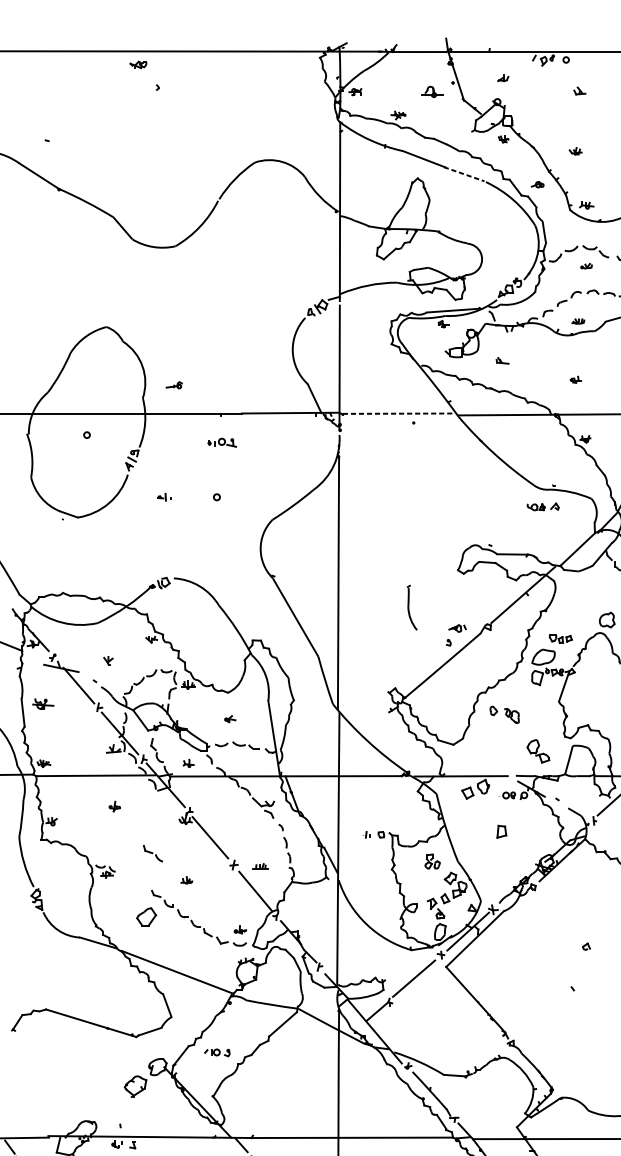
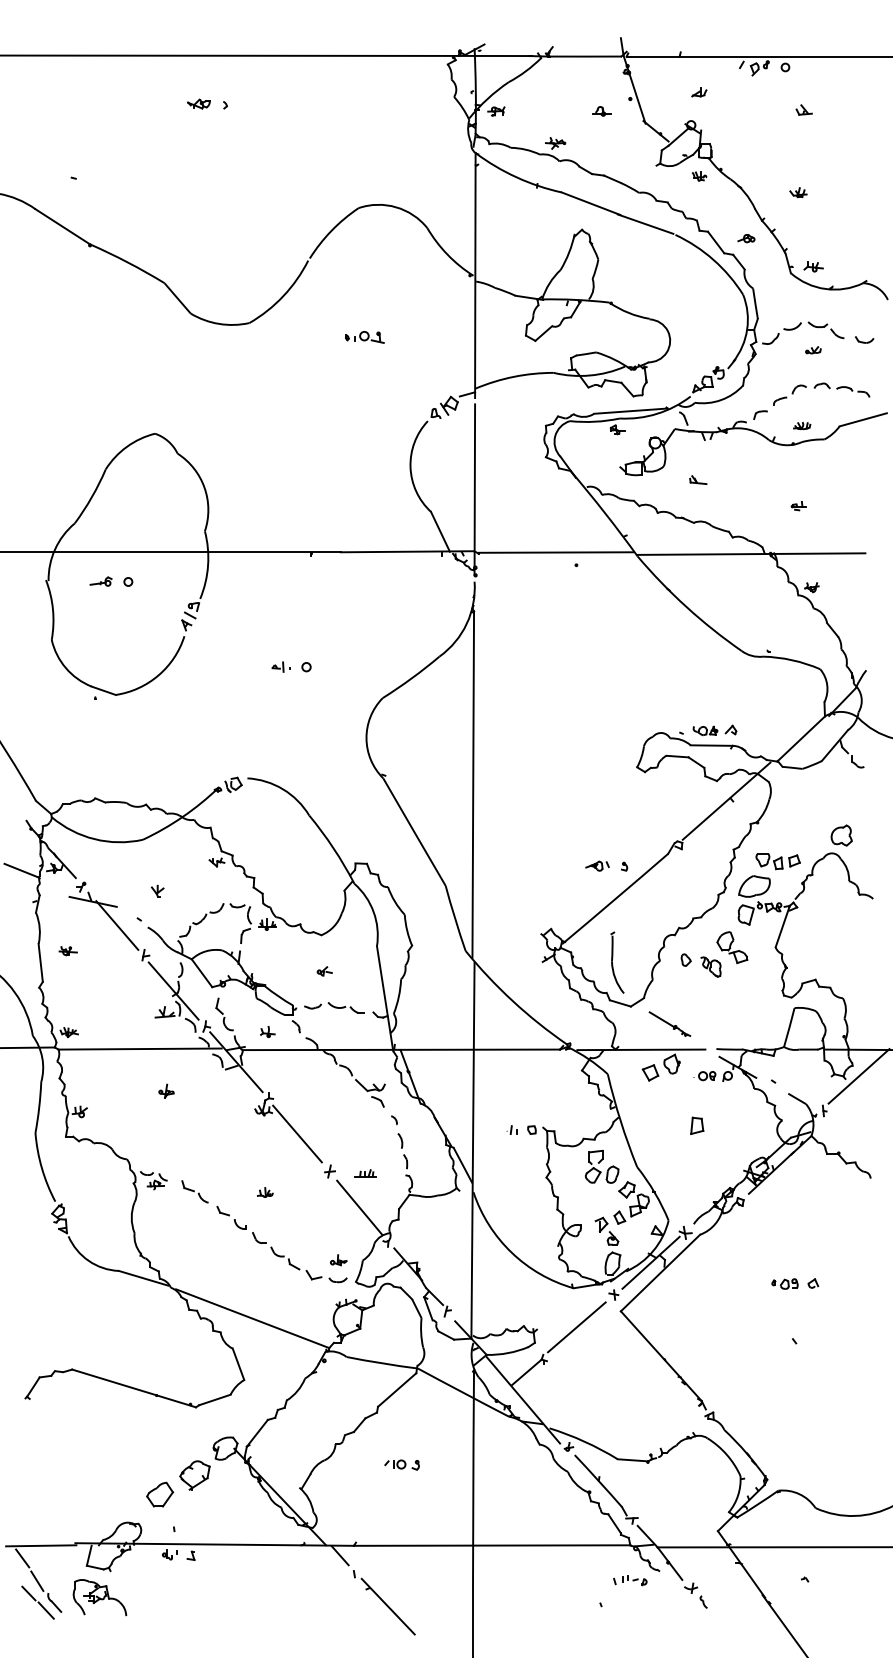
part: (138, 64) -> (198, 103), moved
part: (432, 92) -> (601, 111), size x0.62
line: (464, 174) -> (646, 224), dashed -> solid
part: (173, 385) -> (100, 581), moved
line: (399, 413) -> (556, 552), dashed -> solid
part: (222, 442) -> (364, 337), moved
part: (163, 496) -> (280, 666), moved
part: (542, 506) -> (714, 729), moved
part: (412, 607) -> (617, 962), moved
part: (457, 628) -> (597, 865), moved
part: (560, 638) -> (777, 861), size x1.43
part: (42, 704) -> (67, 951), size x0.62
part: (538, 751) -> (732, 947), moved
part: (481, 757) -> (669, 1023), added
part: (152, 853) -> (194, 1191), moved
part: (432, 861) -> (602, 1166), size x1.67
part: (146, 916) -> (160, 1494), moved
part: (565, 946) -> (784, 1283), added
part: (216, 1052) -> (401, 1464), moved

